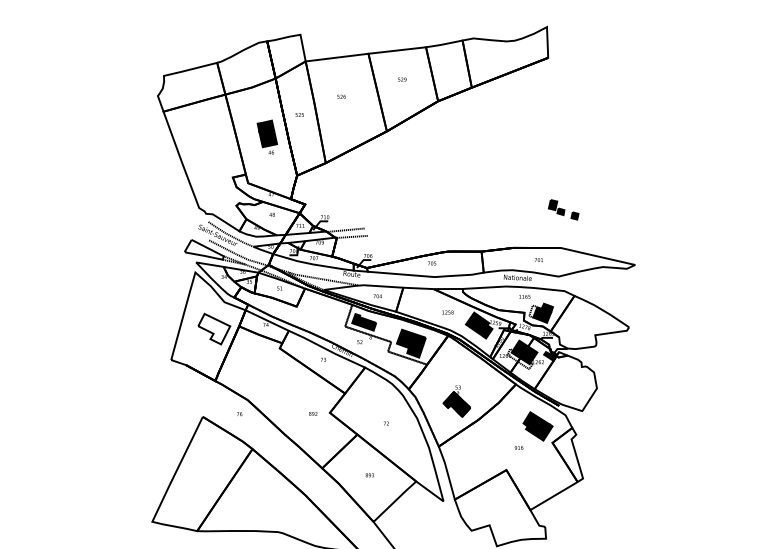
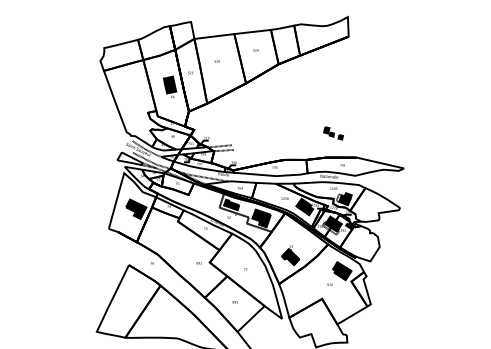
part: (563, 210) -> (333, 133), moved
fill: (214, 327) -> (136, 208), added

